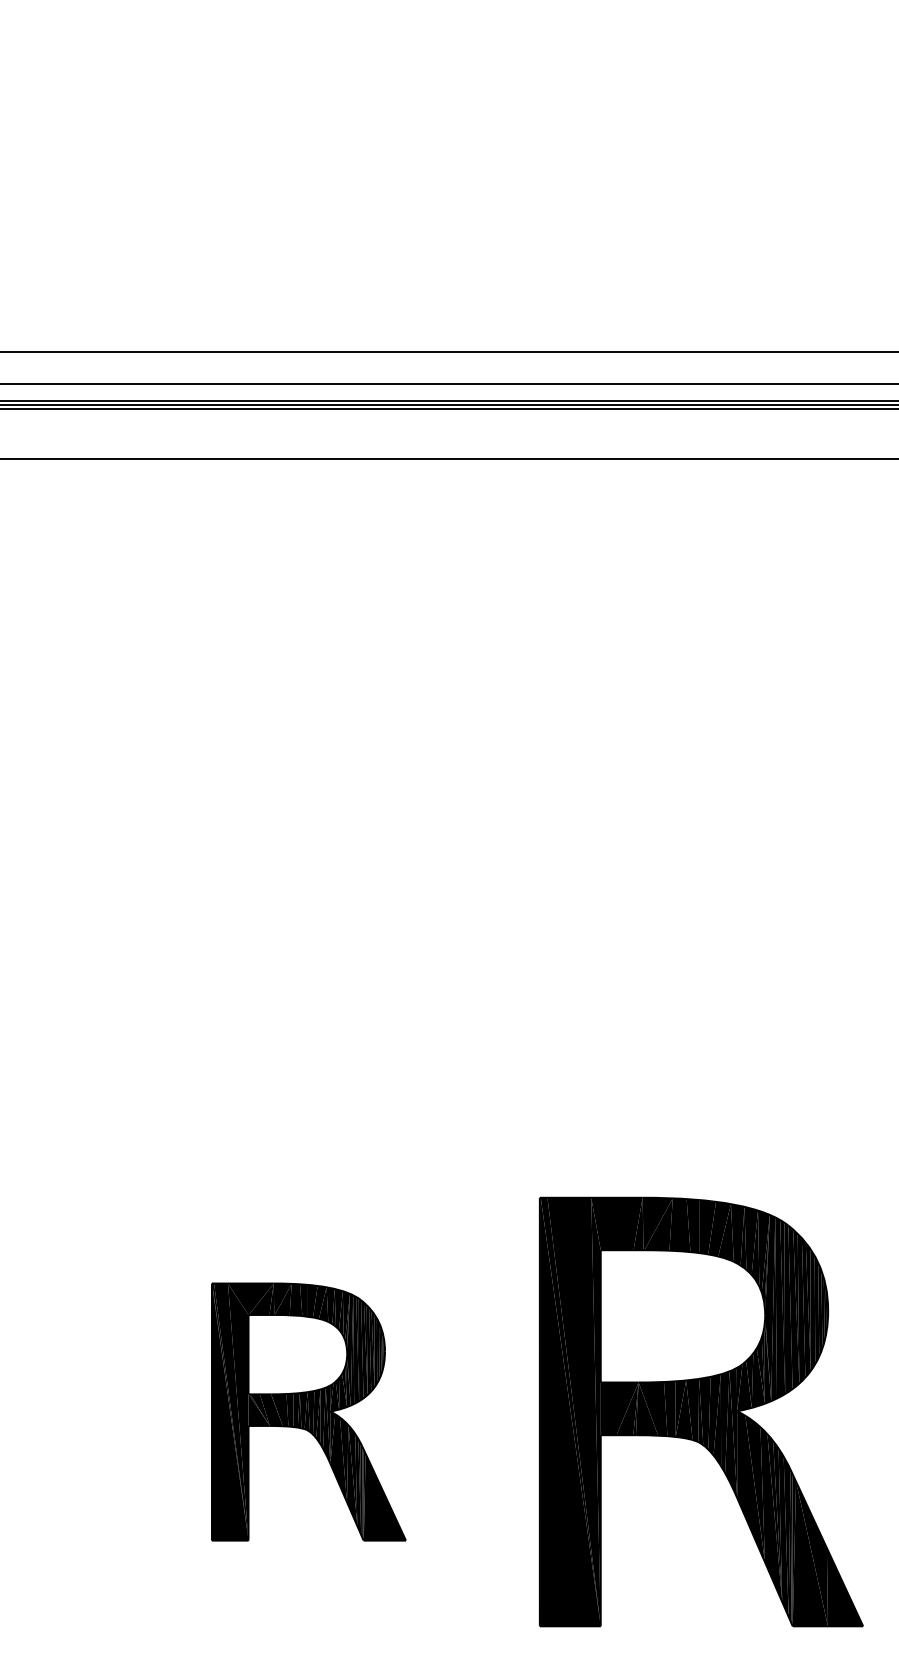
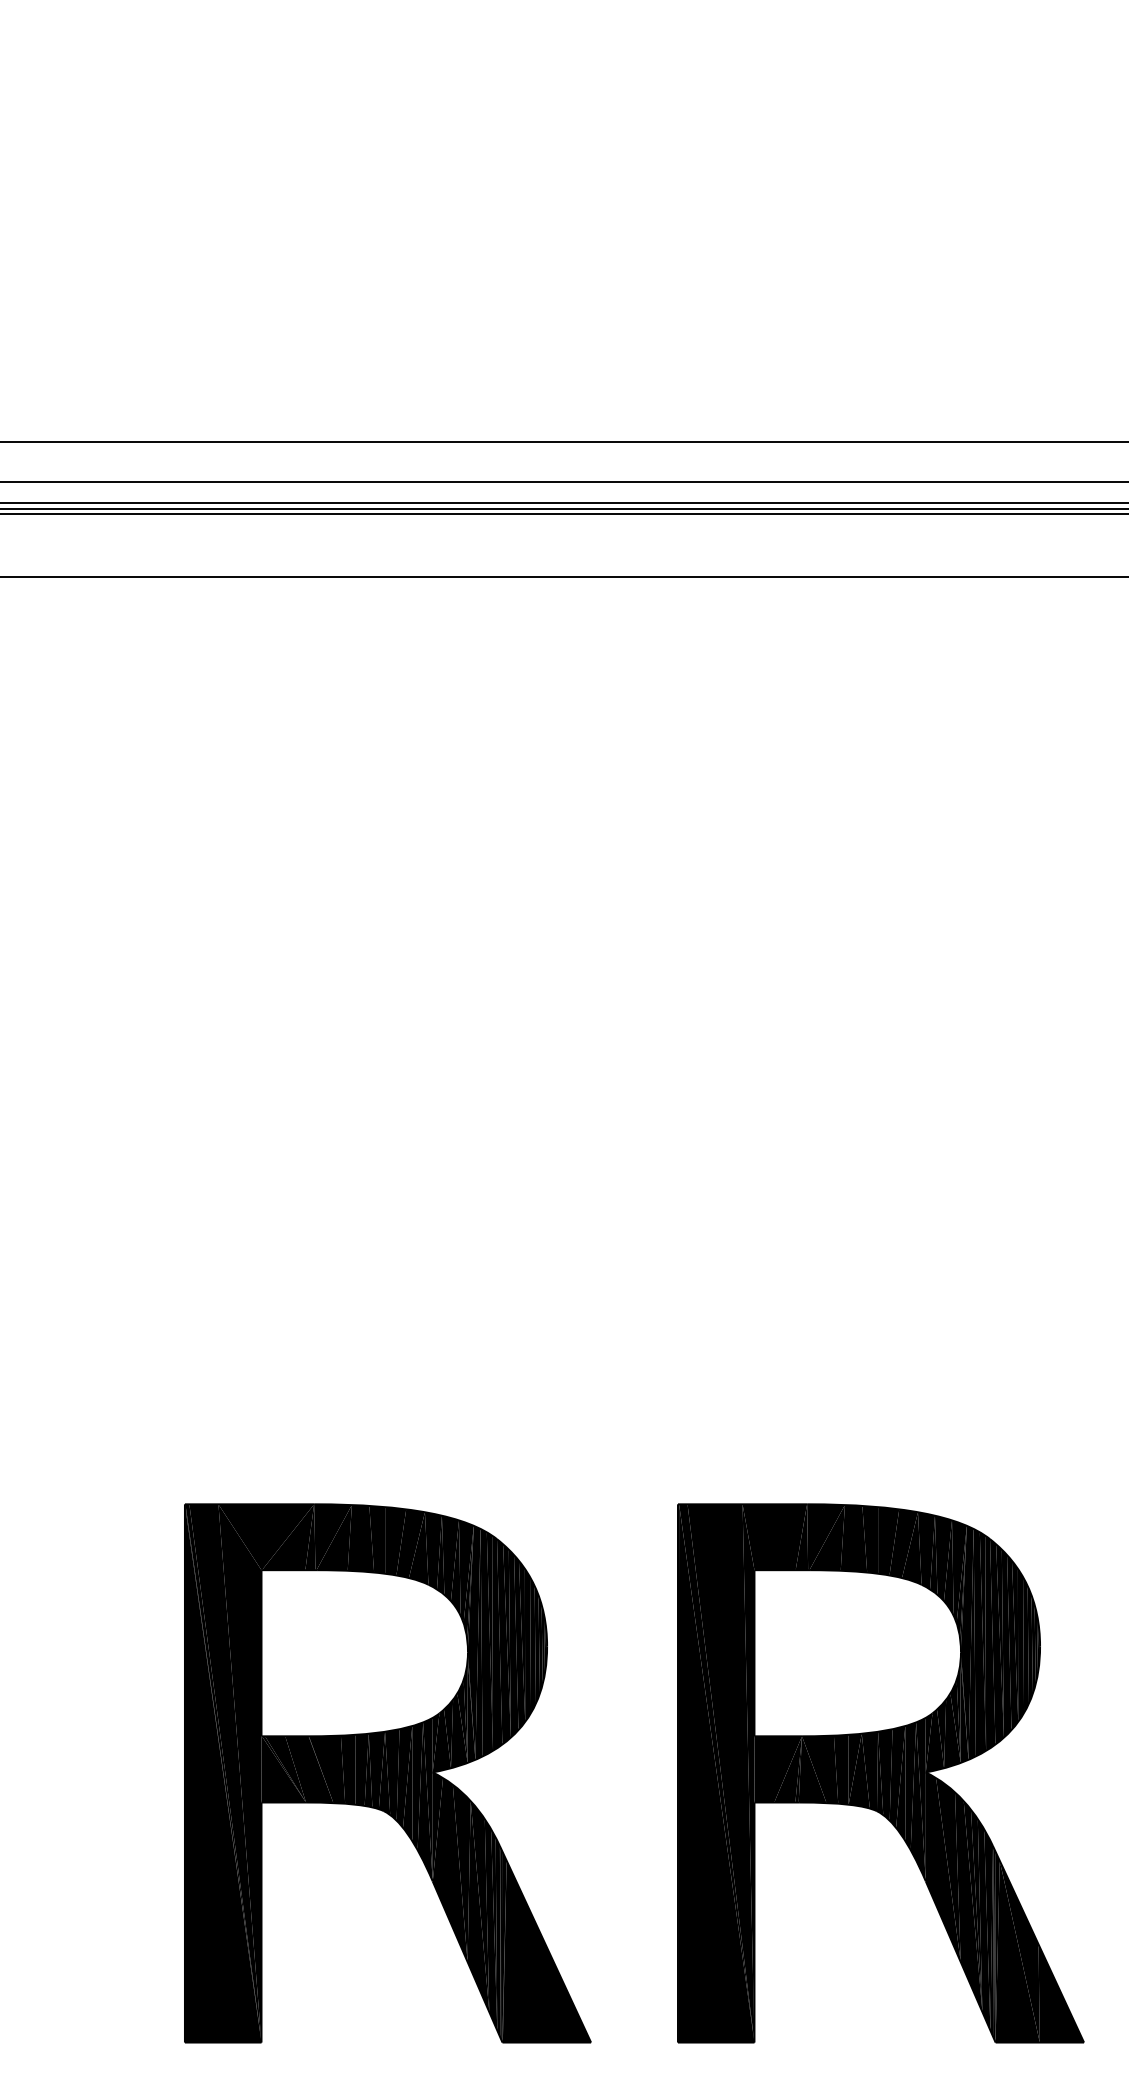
part: (308, 1412) -> (387, 1773), size x1.67

